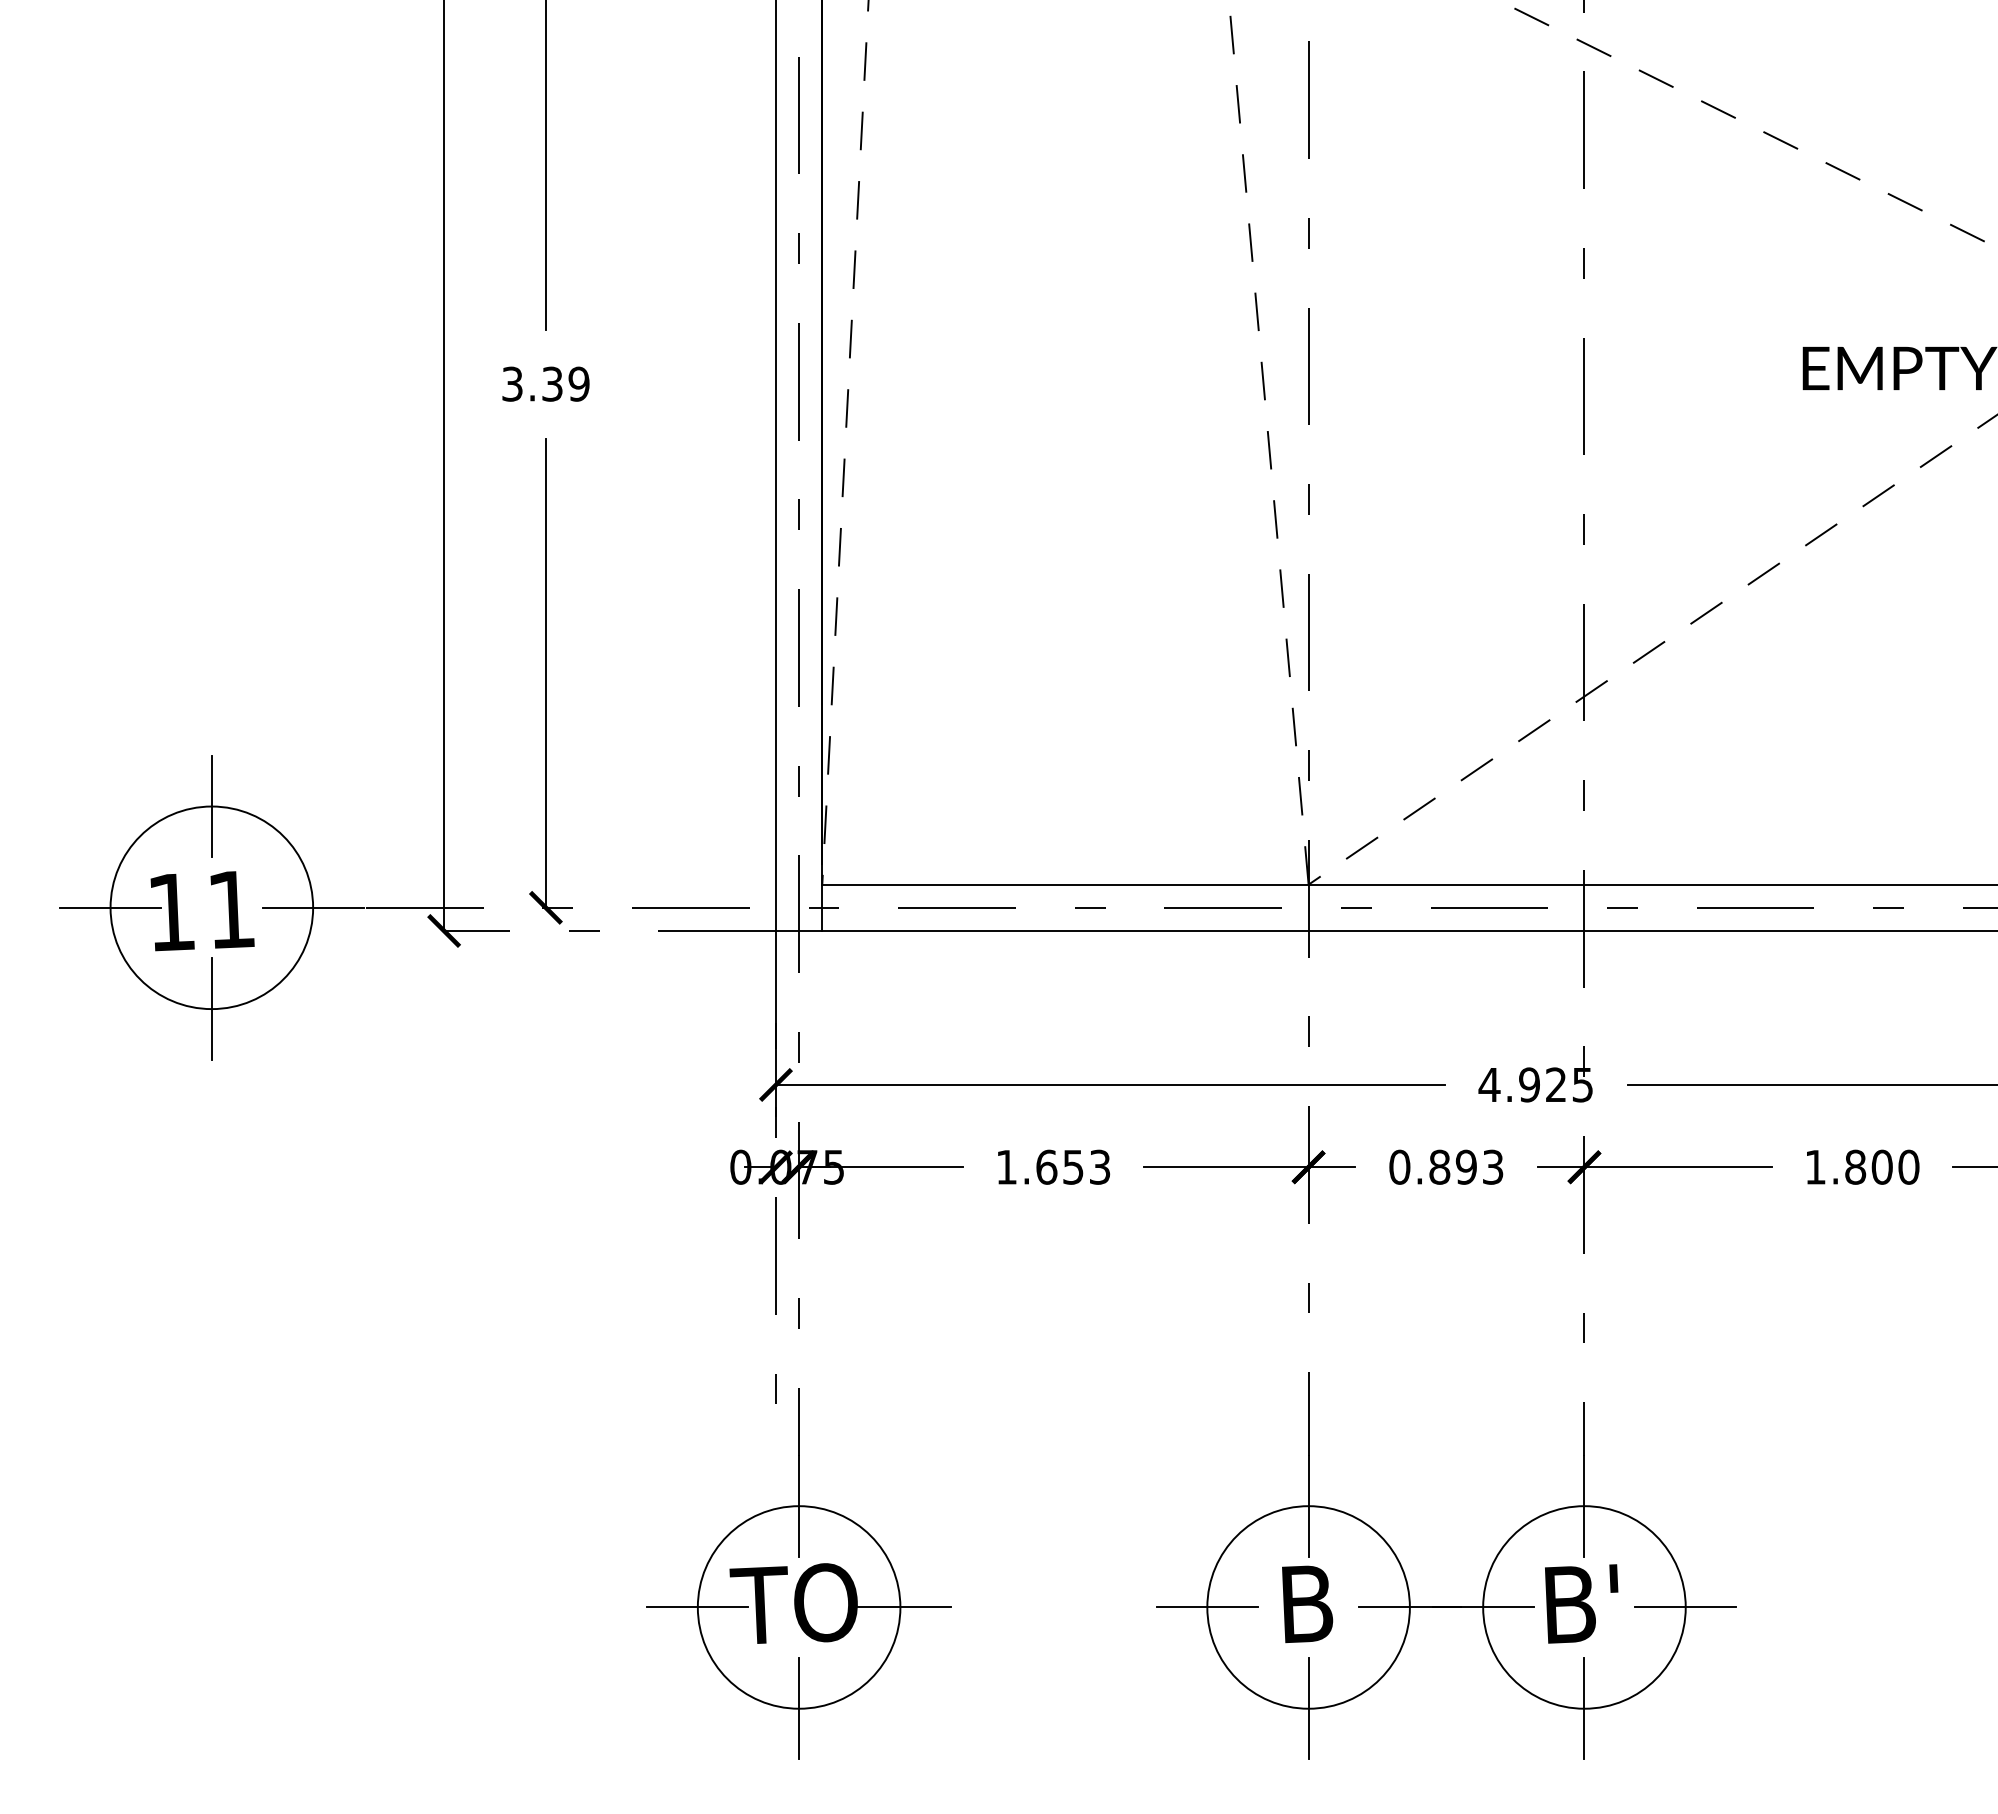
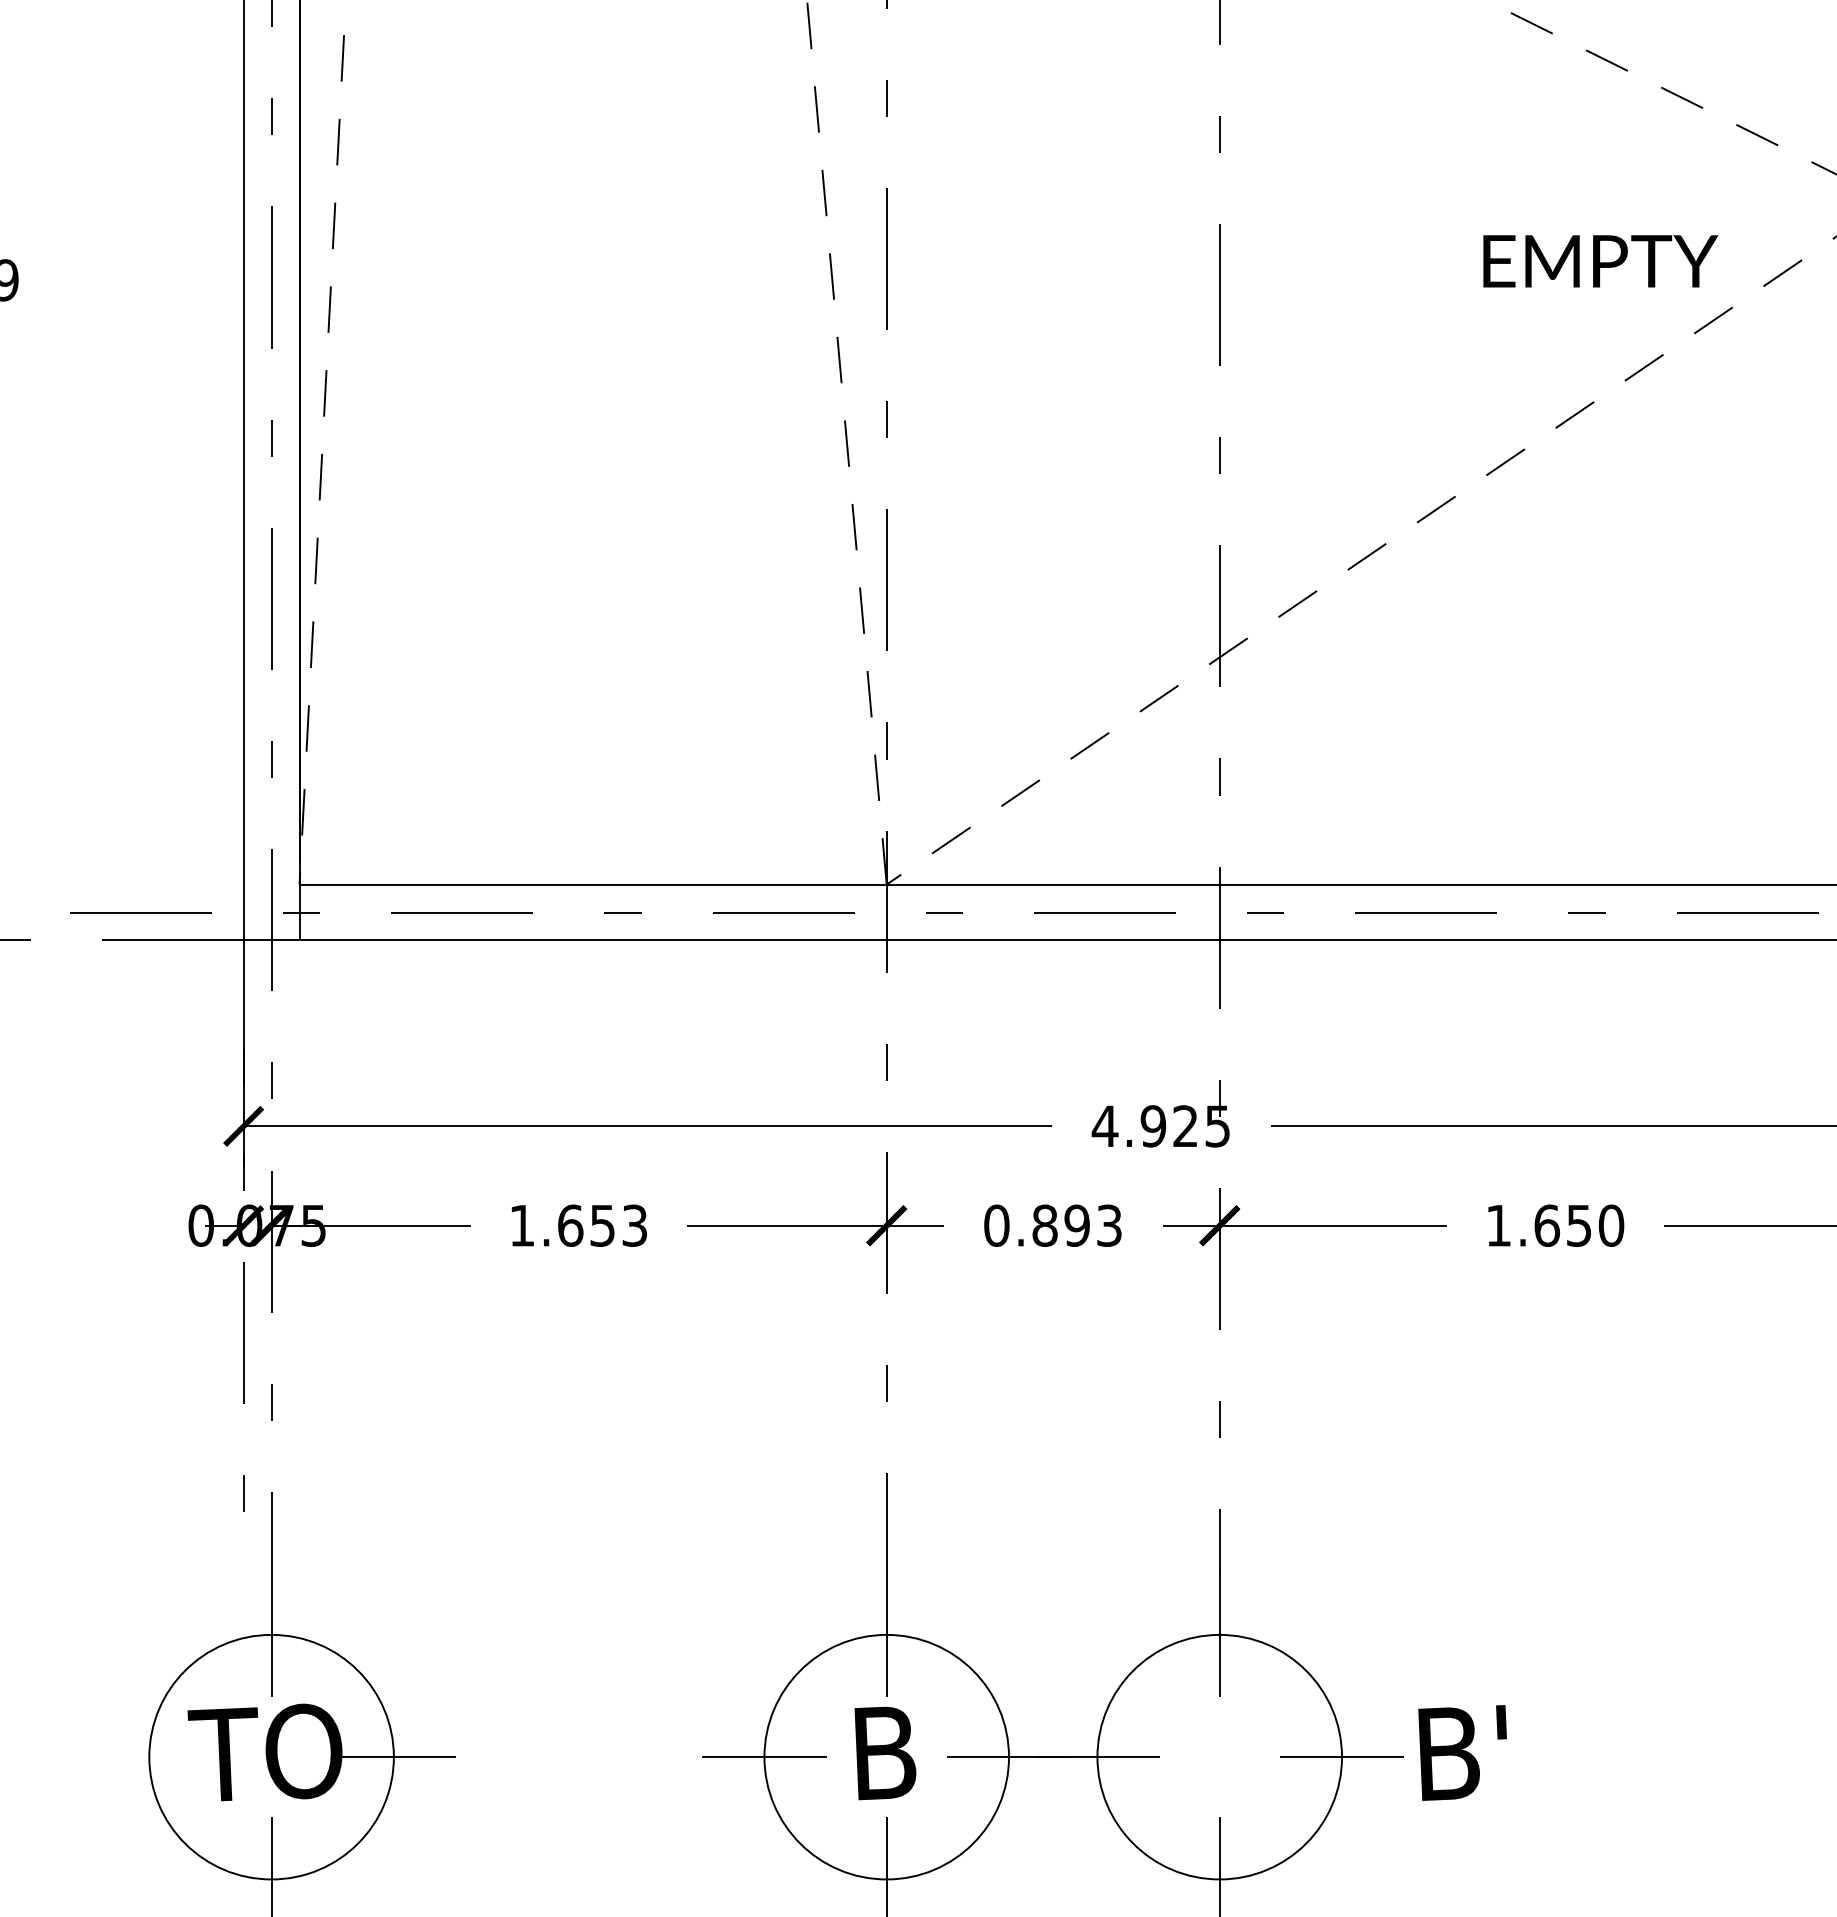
text: (1868, 1166) -> (1562, 1224), 1.800 -> 1.650
text: (1581, 1603) -> (1462, 1752), moved
line: (697, 1607) -> (148, 1757), removed

